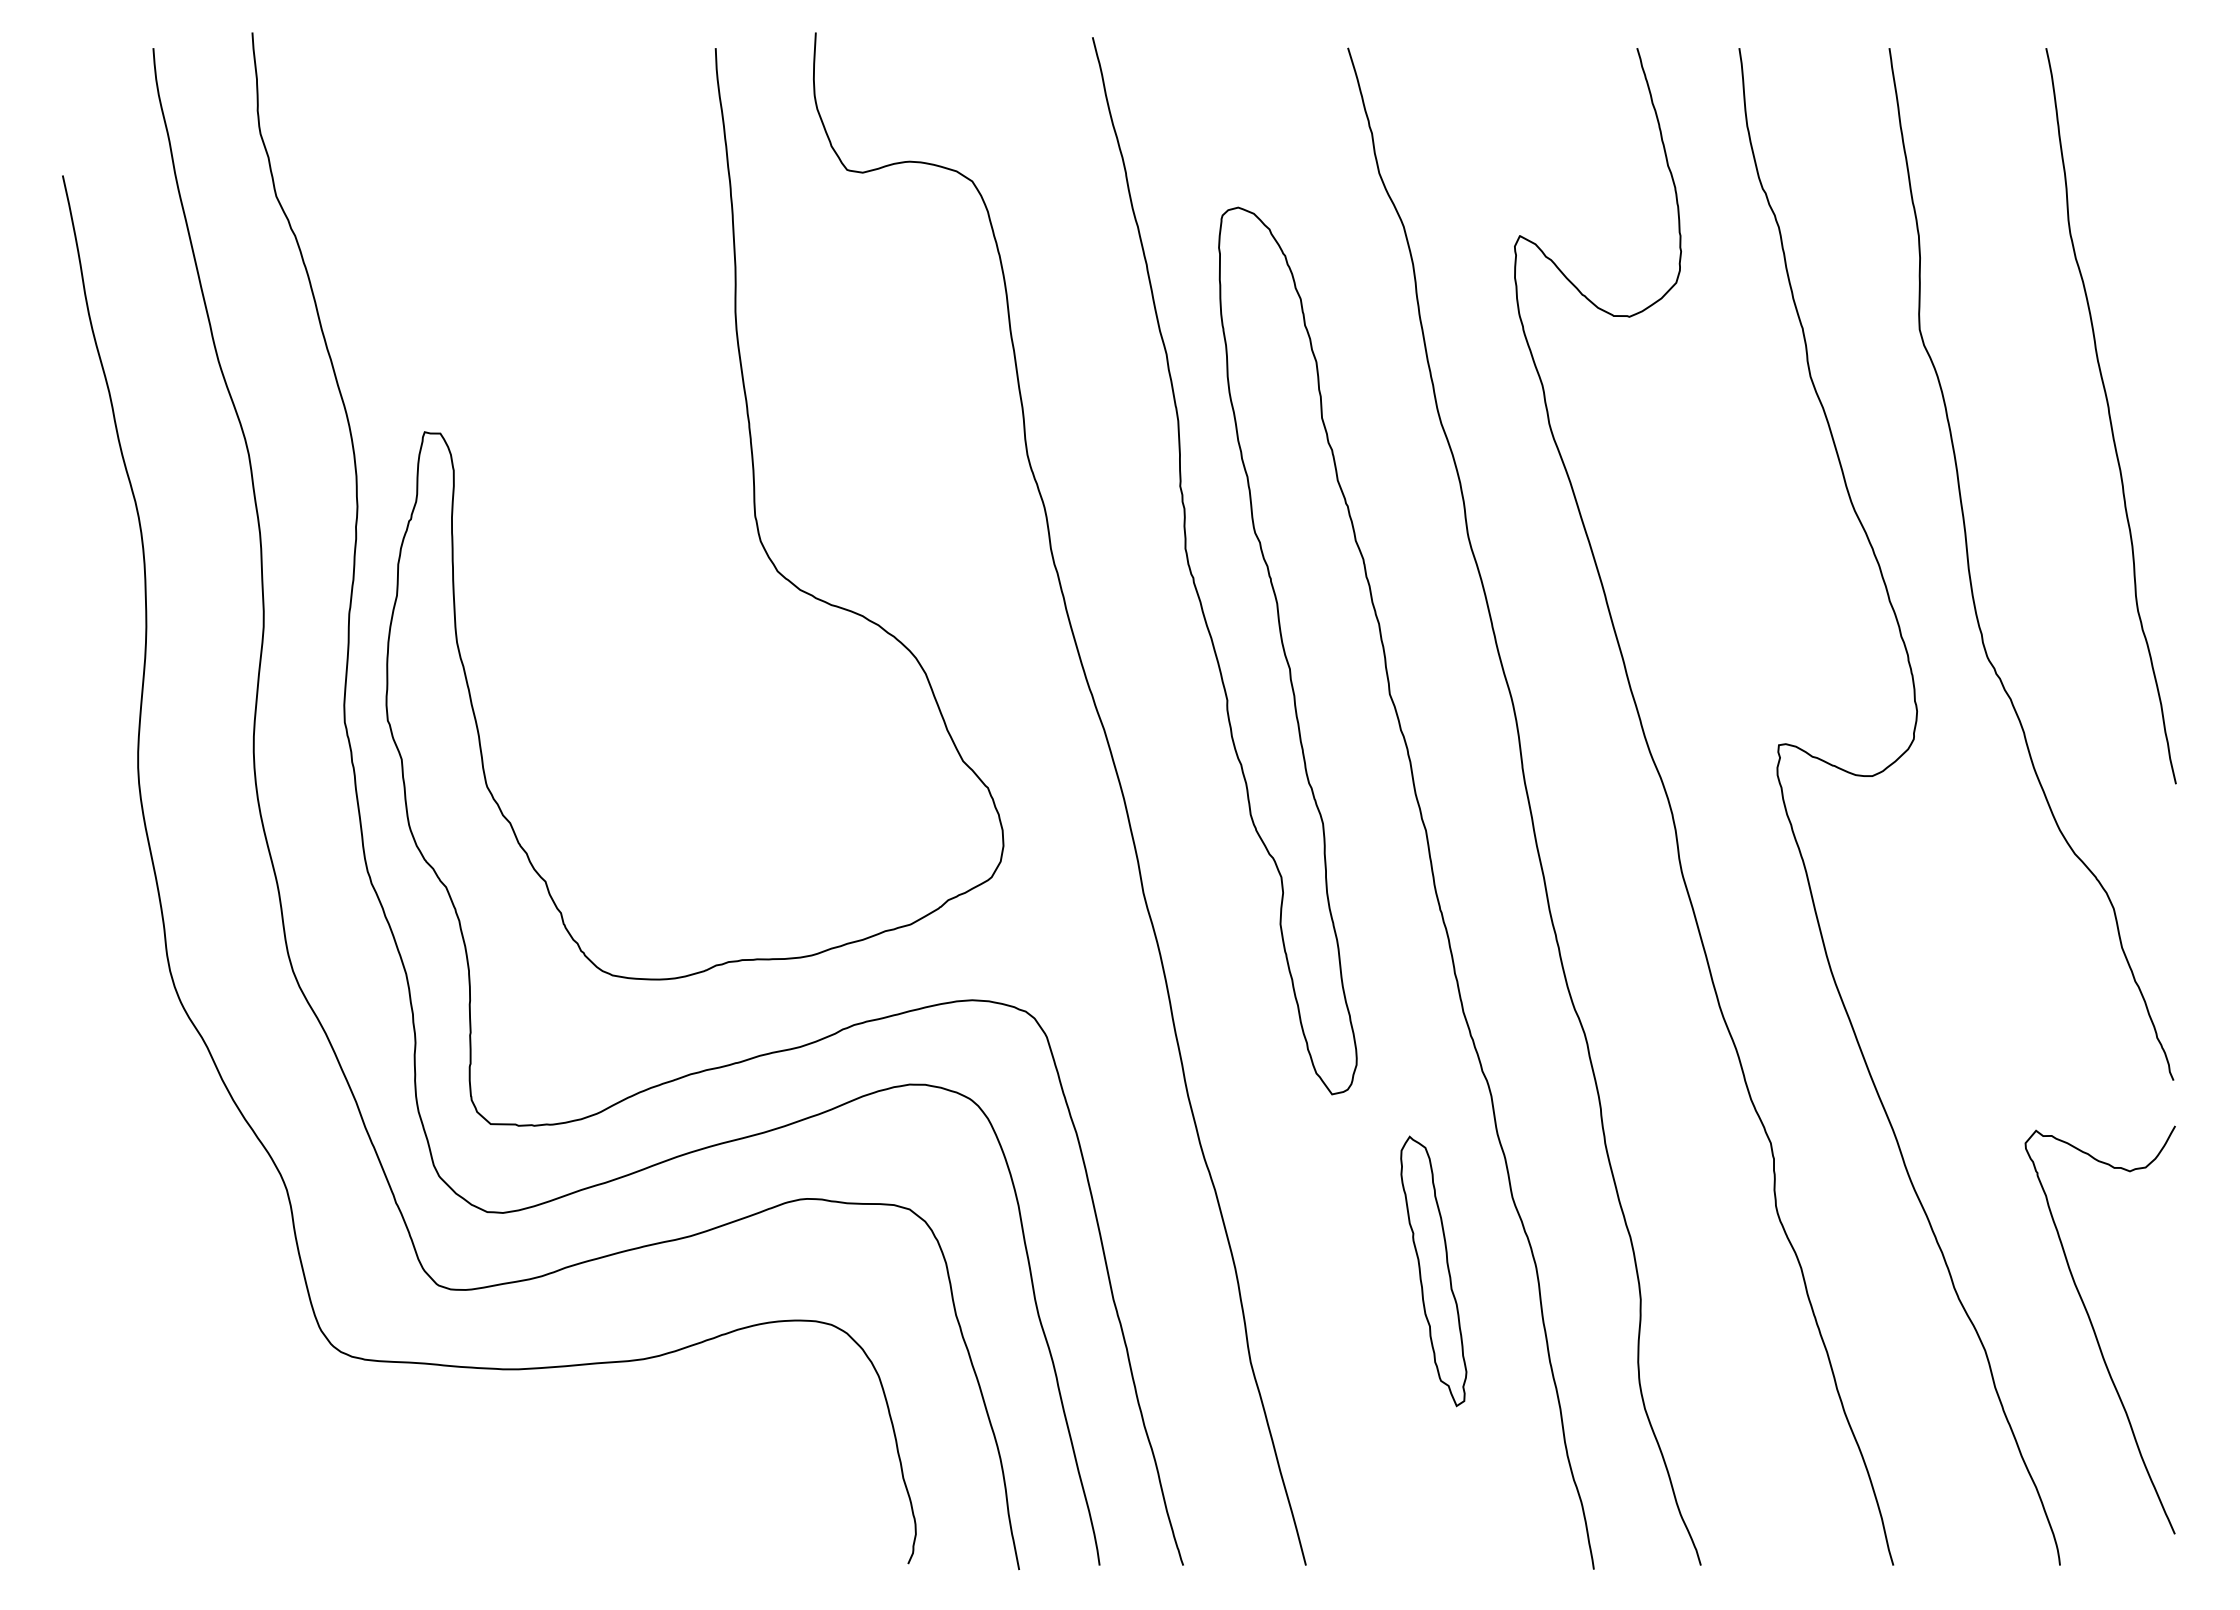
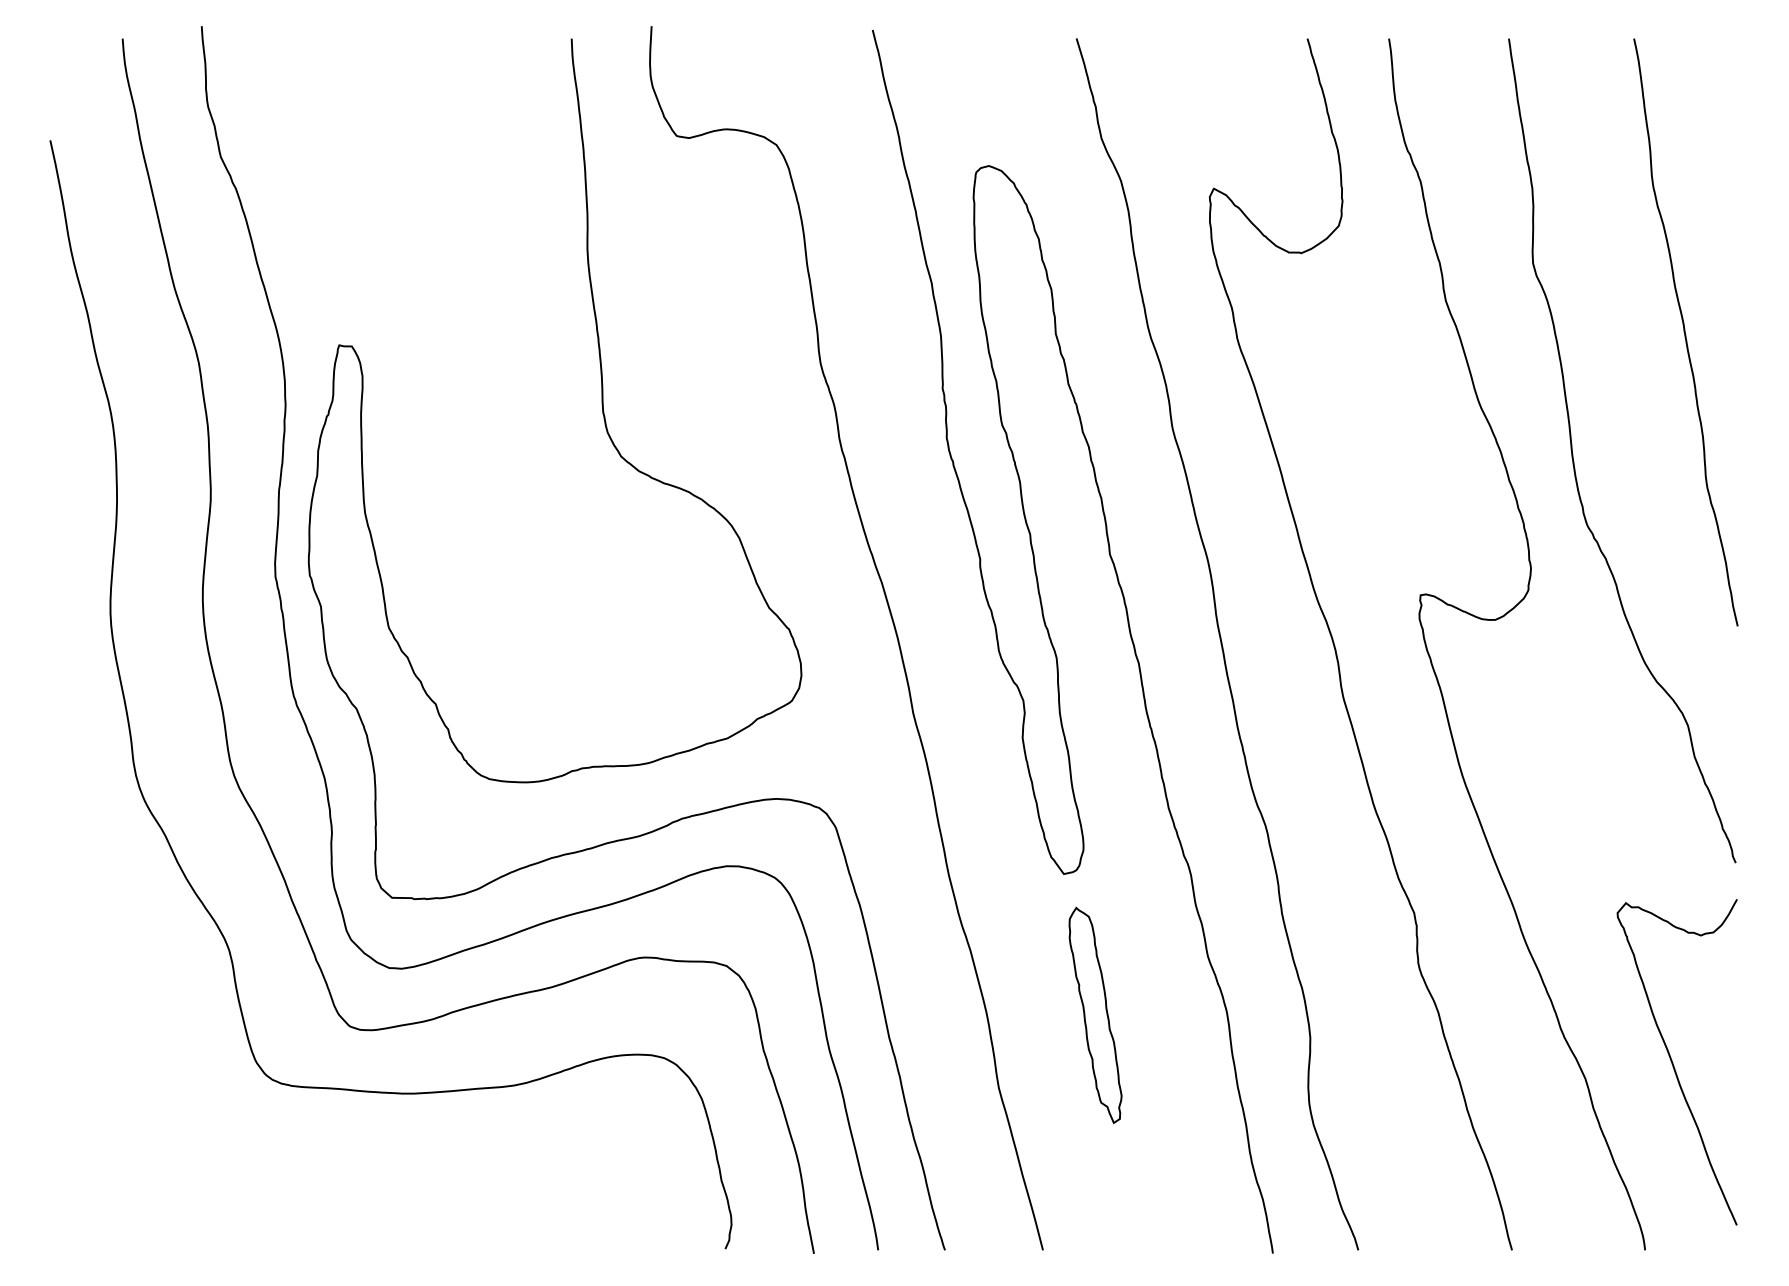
part: (1433, 1271) -> (1095, 1015), moved

